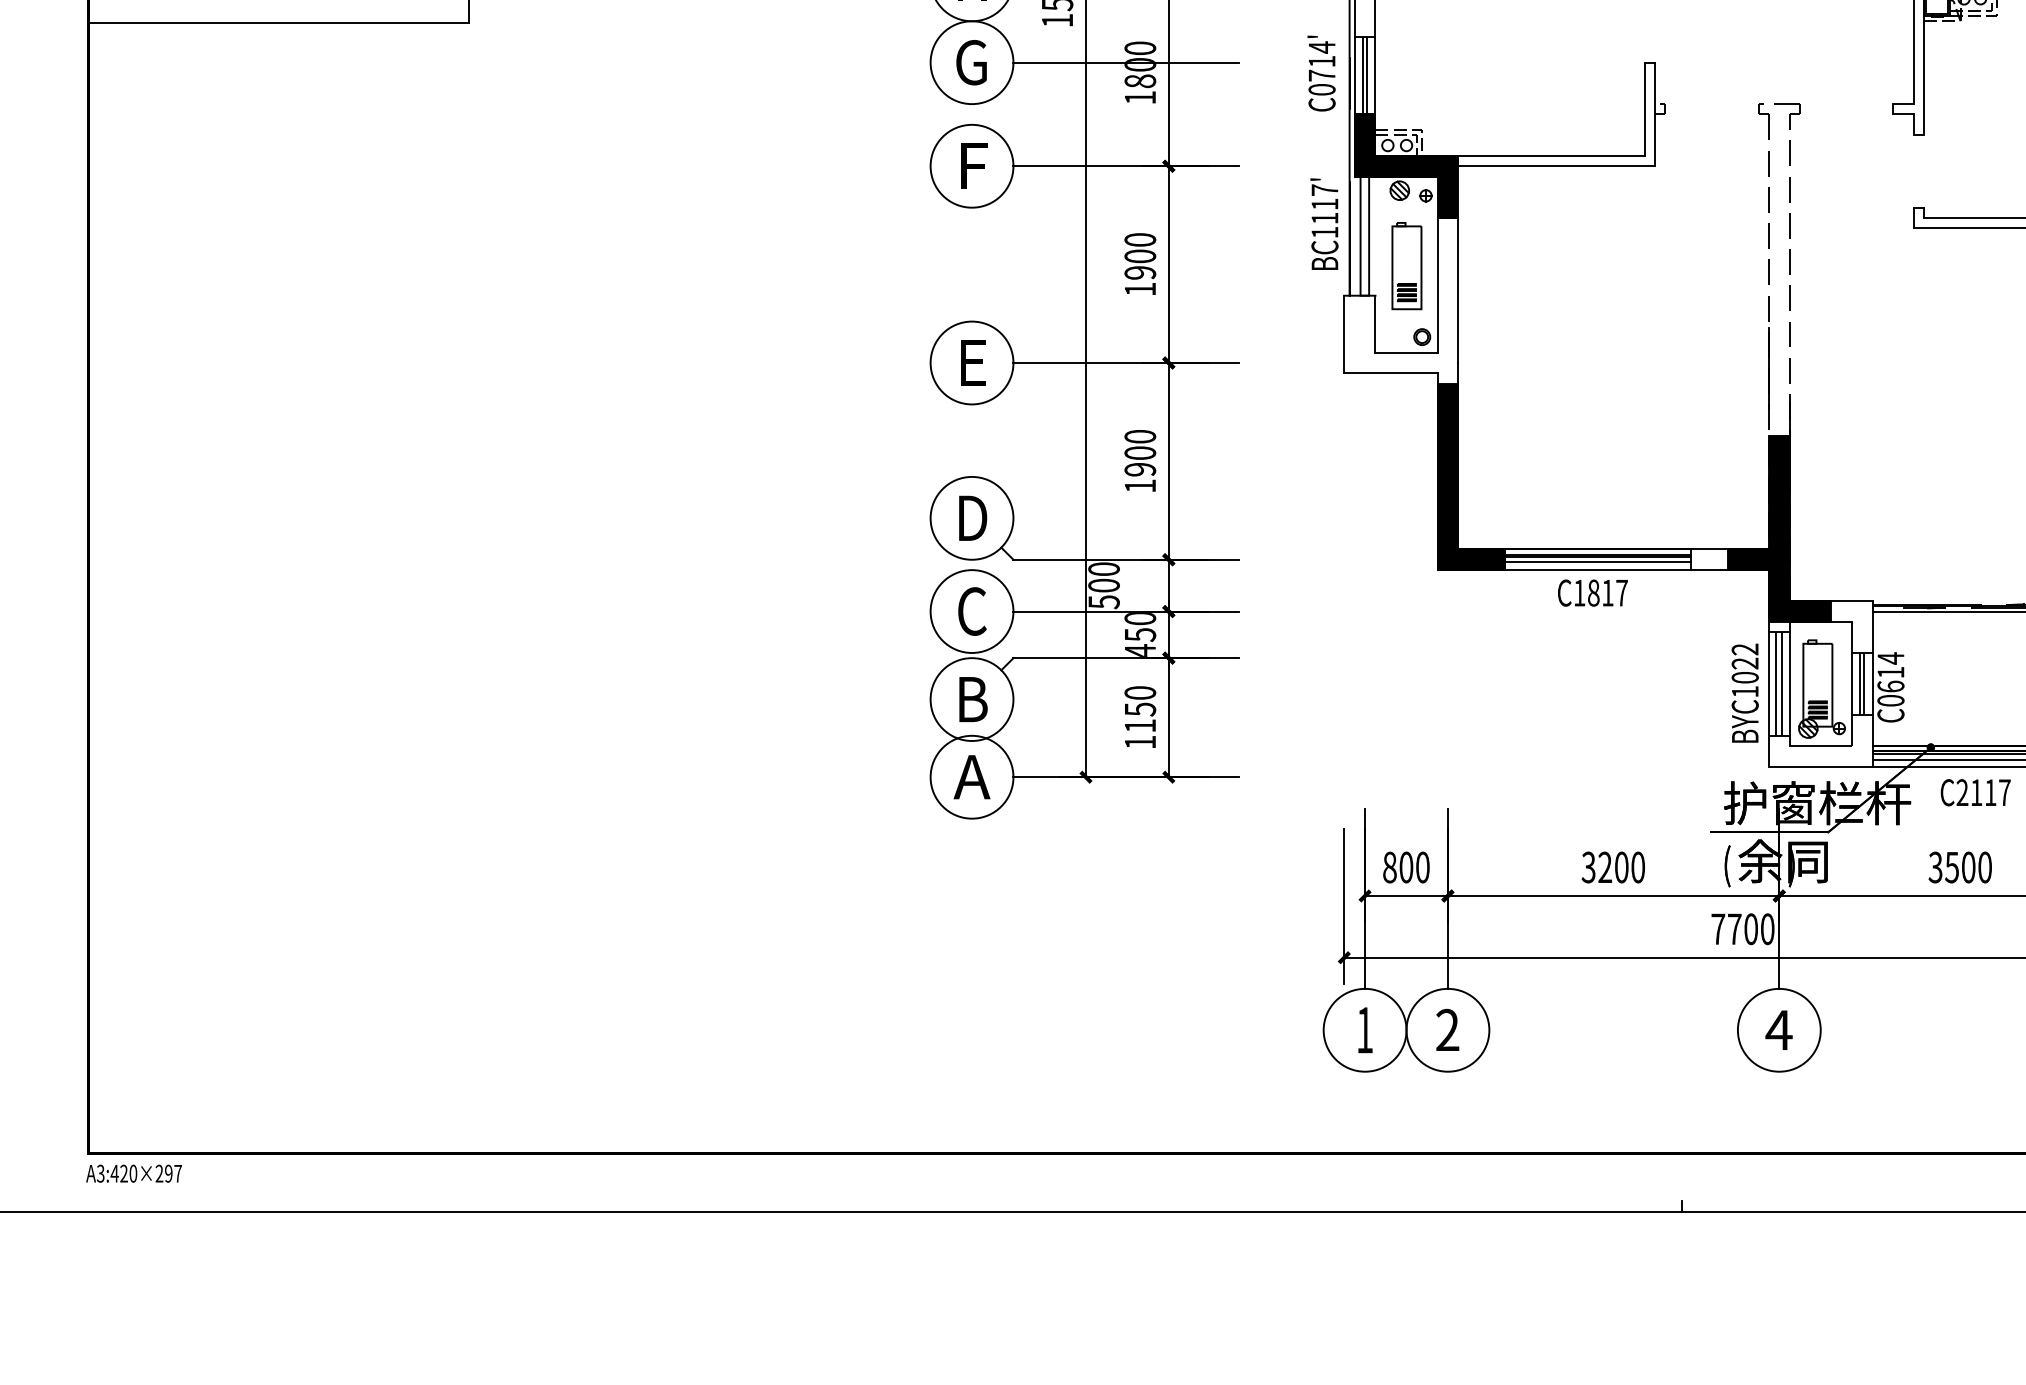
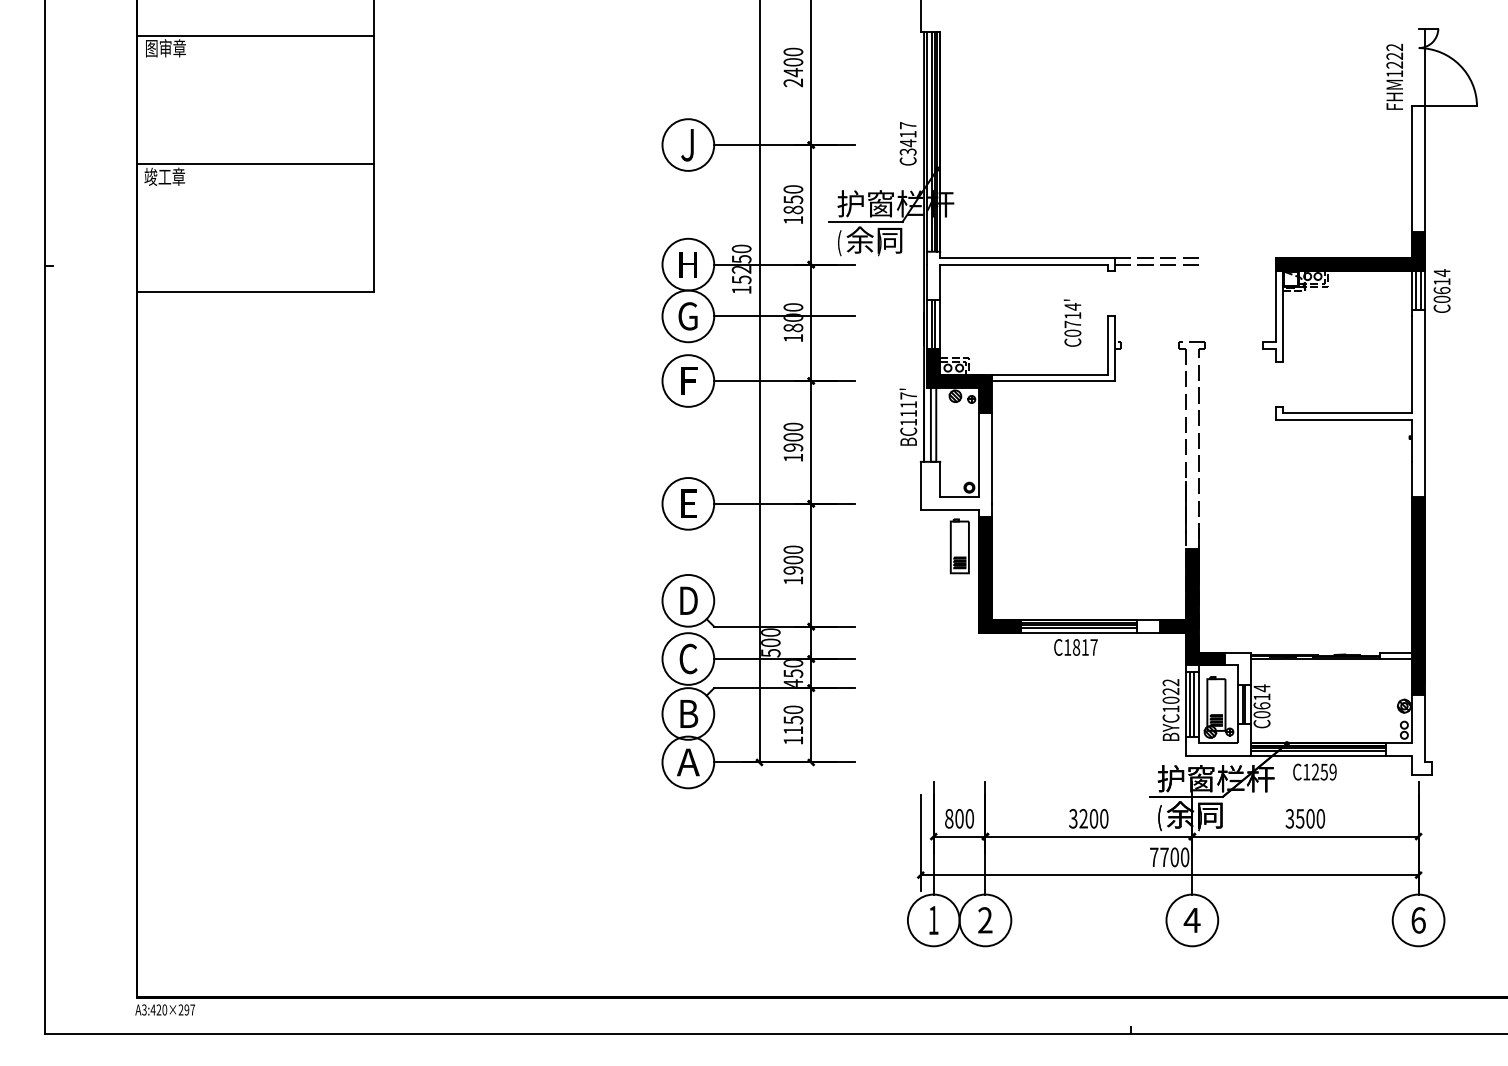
text: (1321, 72) -> (1072, 322), moved
part: (1406, 266) -> (959, 546), moved
text: (1983, 791) -> (1319, 771), C2117 -> C1259

